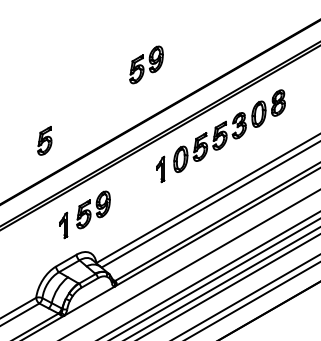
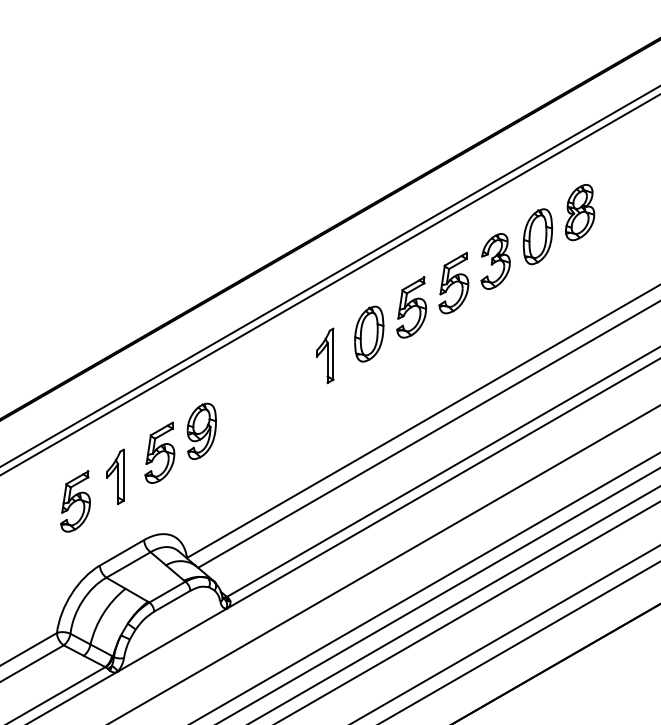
part: (146, 64) -> (295, 129), removed
part: (44, 140) -> (74, 500), moved

